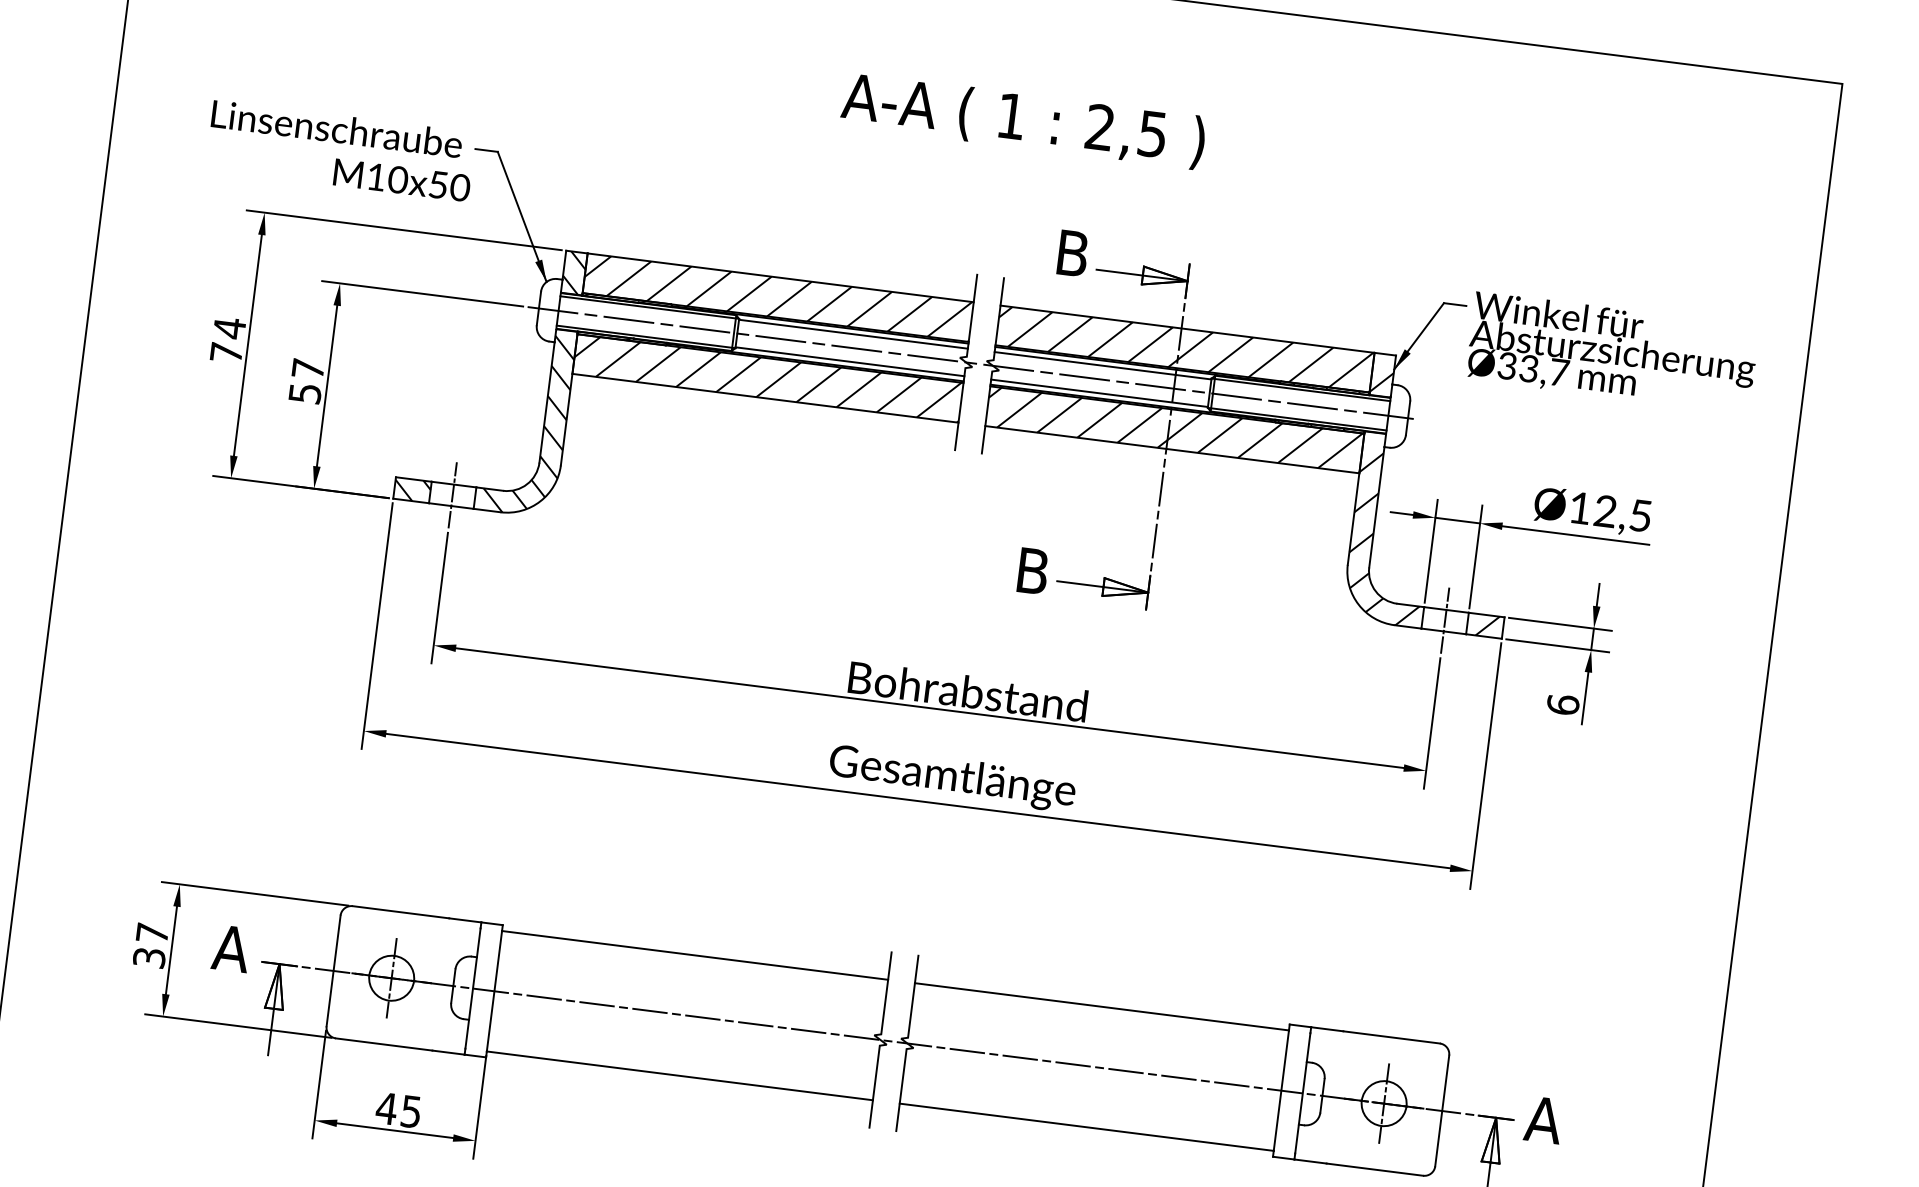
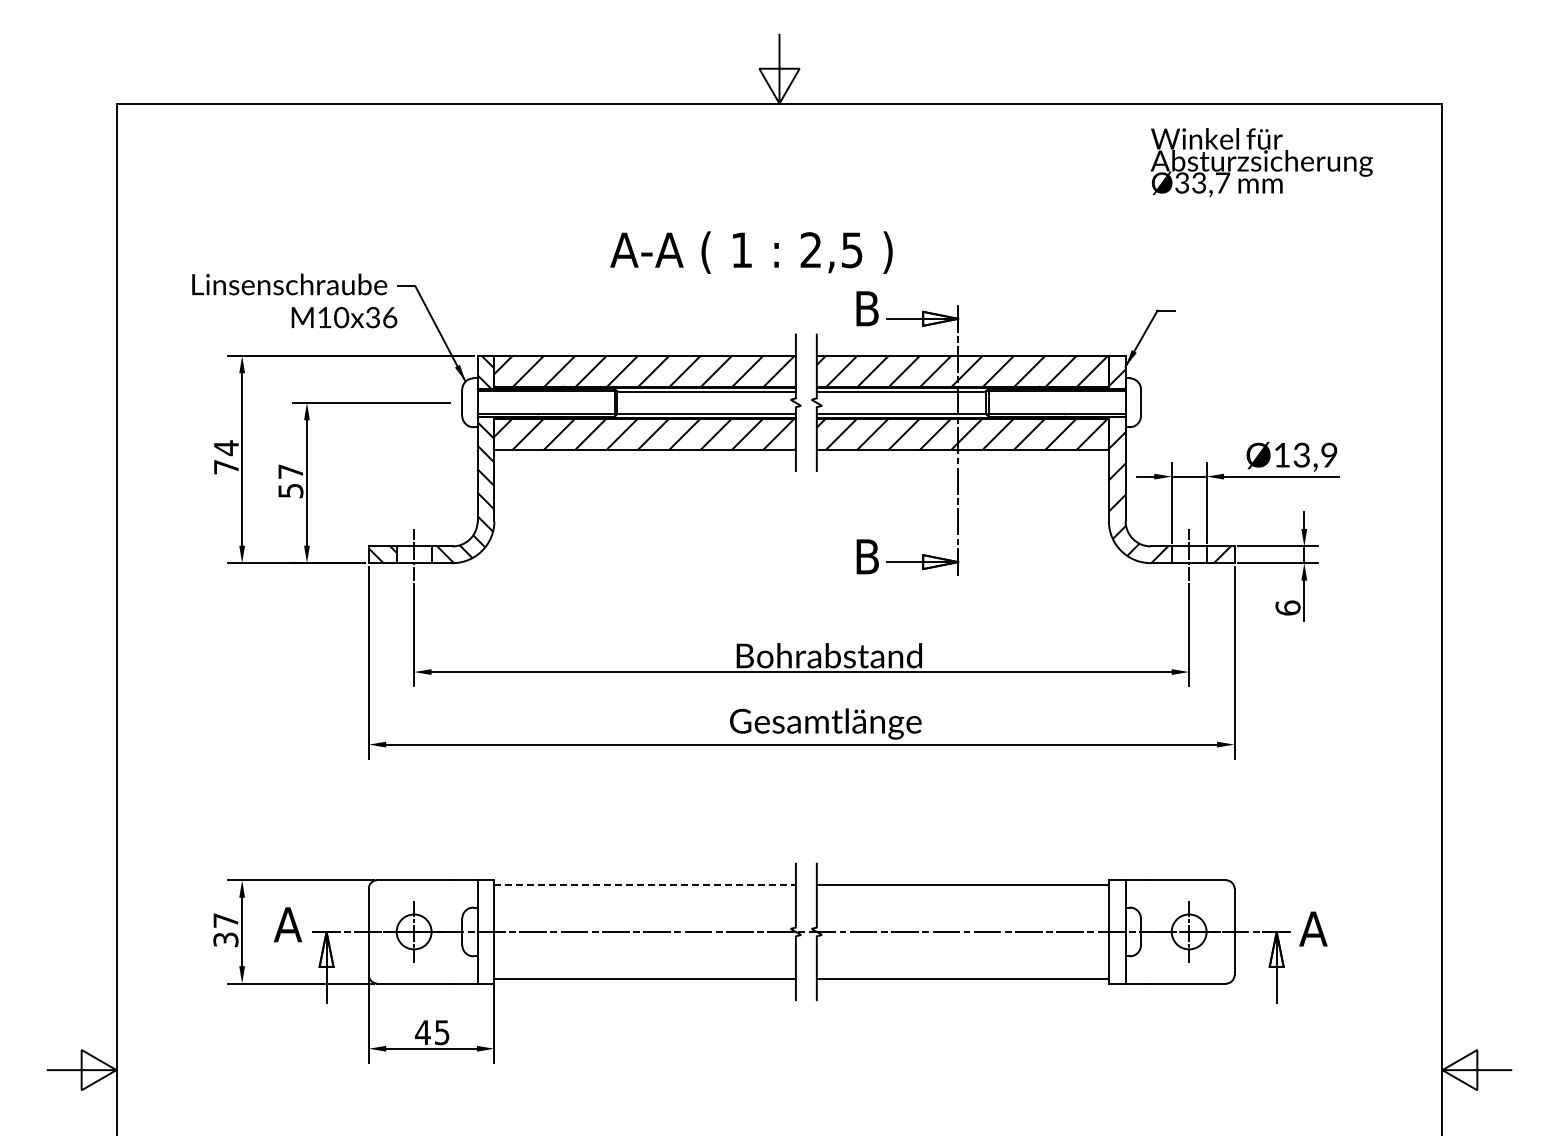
text: (1023, 120) -> (751, 252), moved
text: (449, 186) -> (381, 317), M10x50 -> M10x36
text: (1612, 352) -> (1261, 162), moved
line: (972, 362) -> (800, 402), removed
text: (1623, 512) -> (1315, 454), Ø12,5 -> Ø13,9
line: (695, 954) -> (645, 884), solid -> dashed

